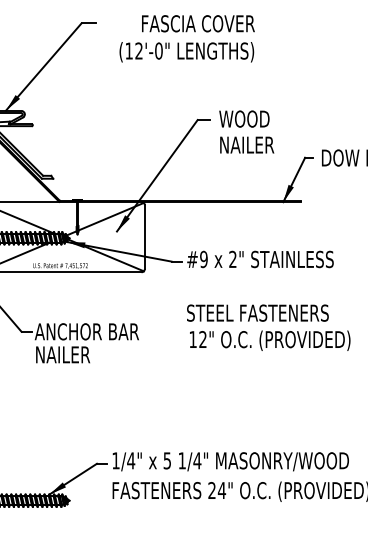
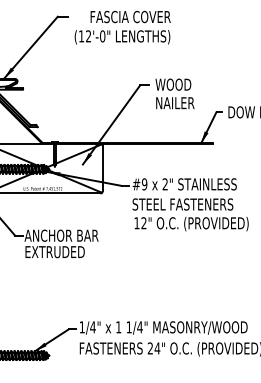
text: (186, 38) -> (122, 27), moved
text: (268, 327) -> (190, 214), moved
text: (78, 355) -> (55, 252), NAILER -> EXTRUDED
text: (167, 461) -> (118, 327), 5 -> 1

